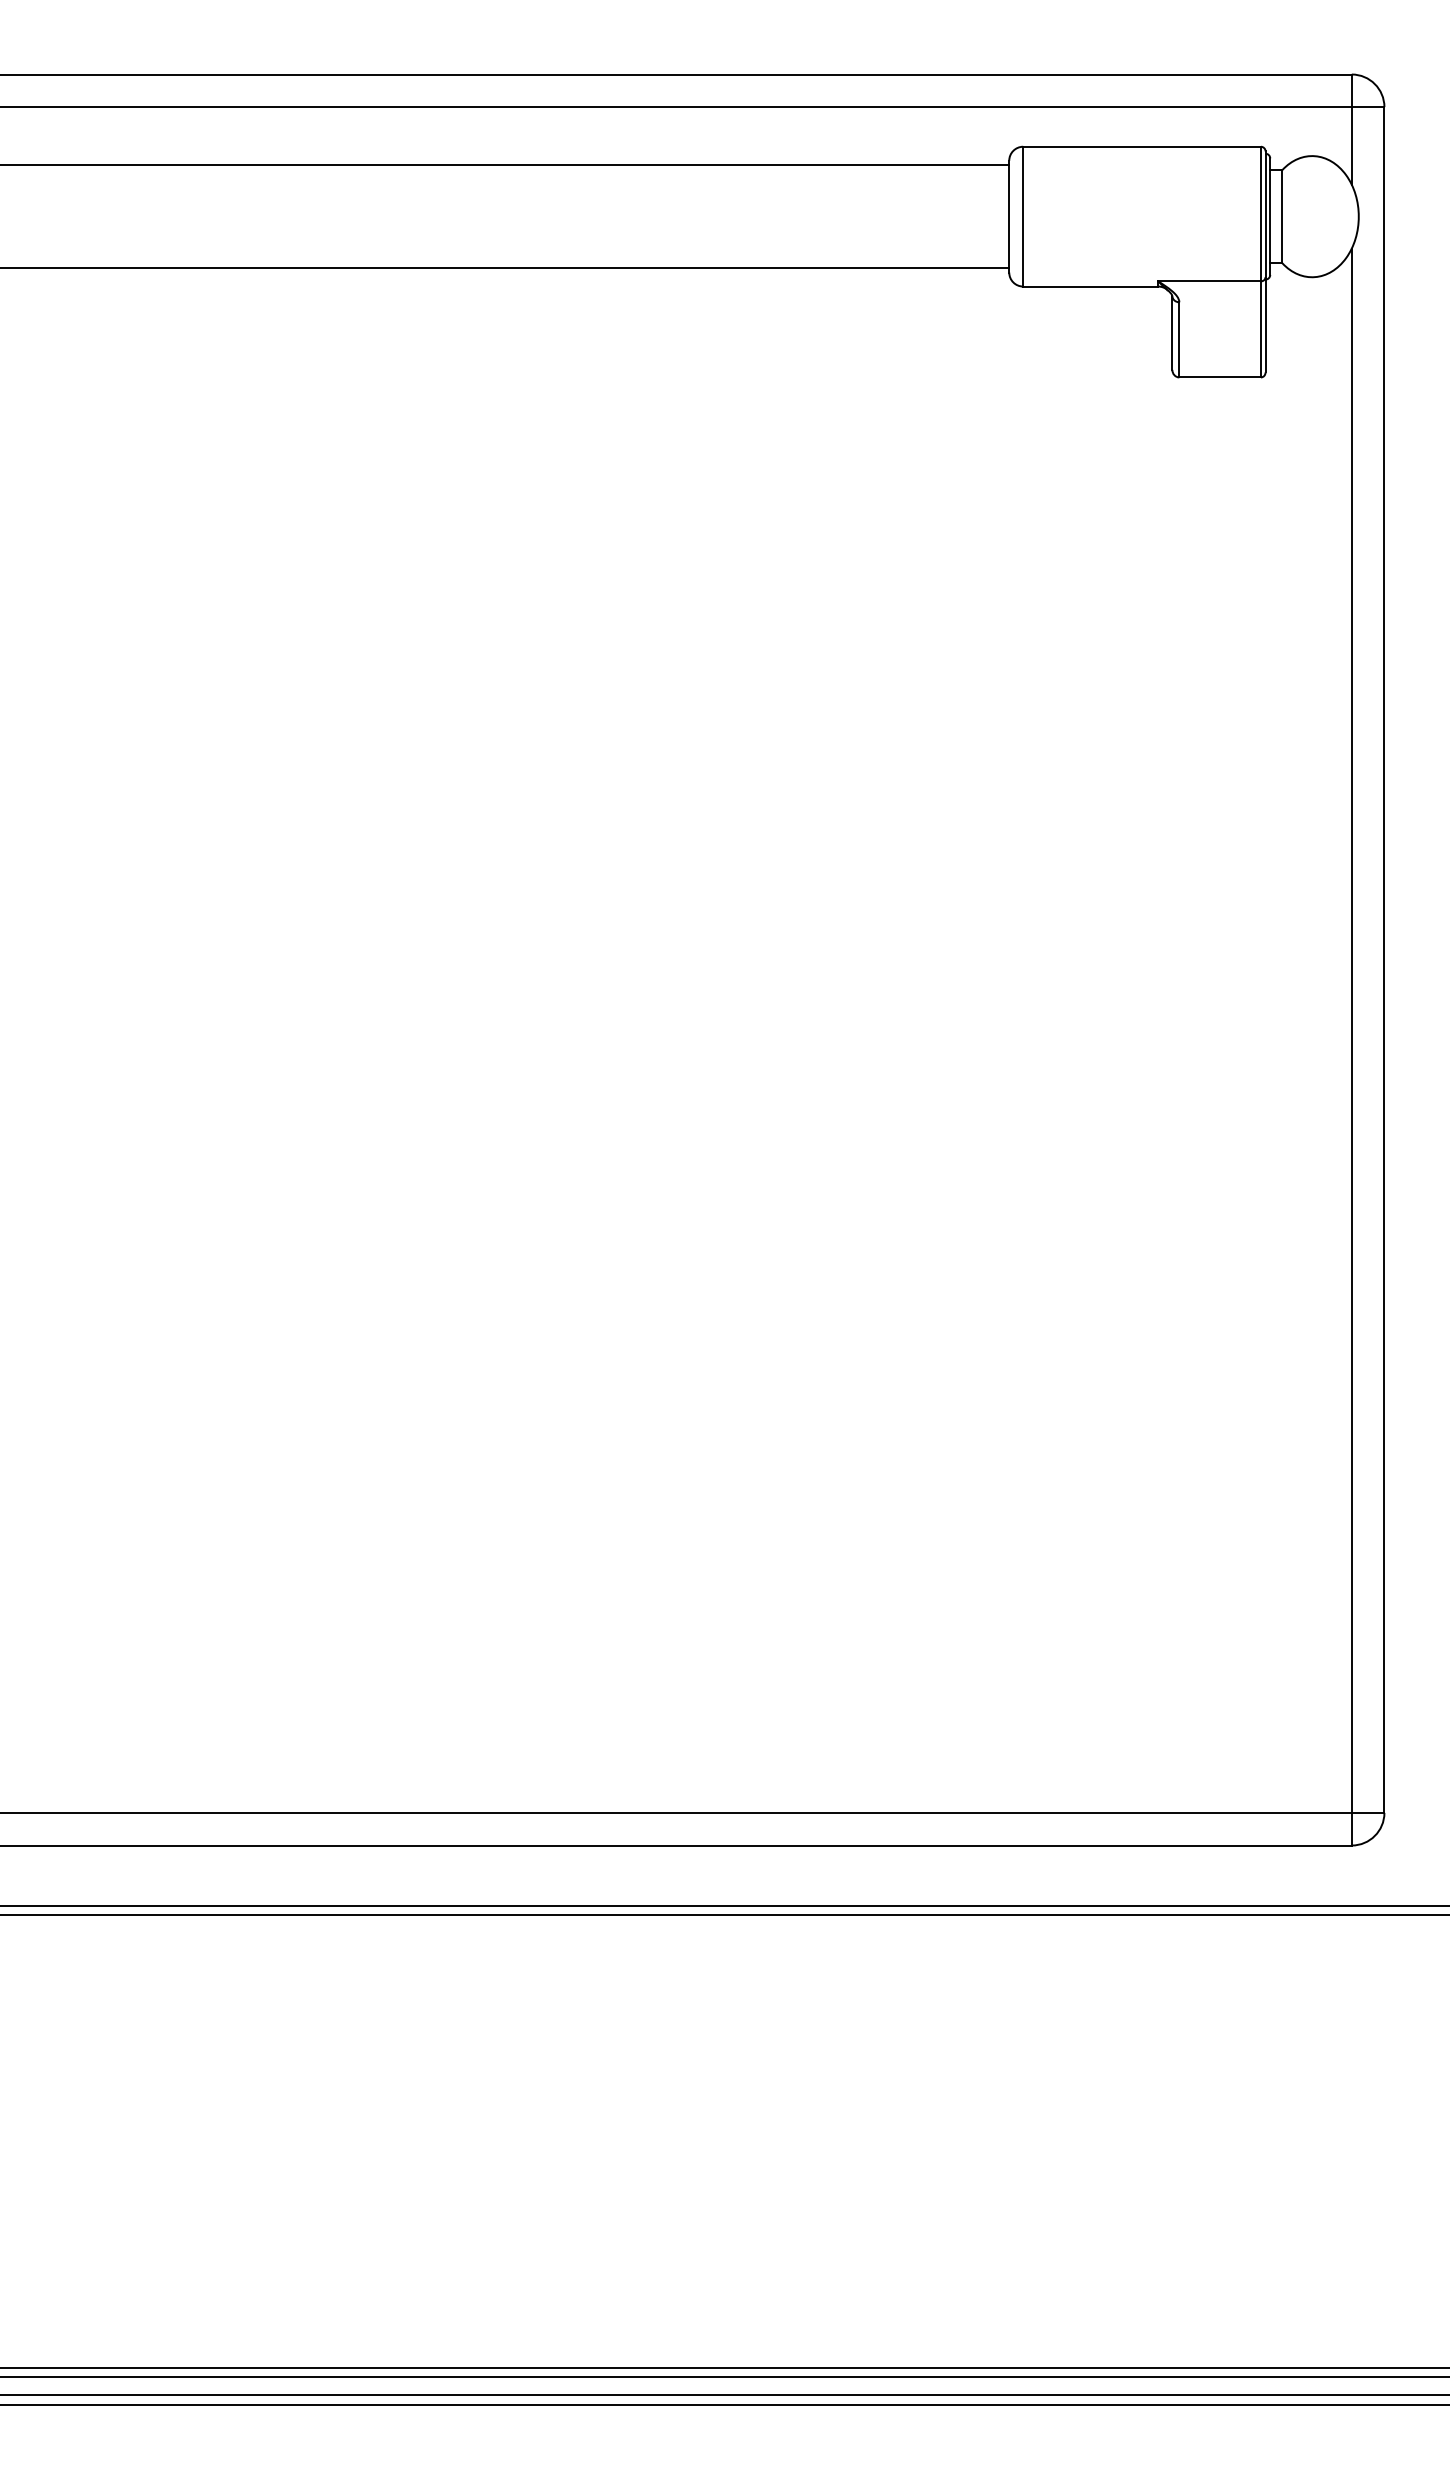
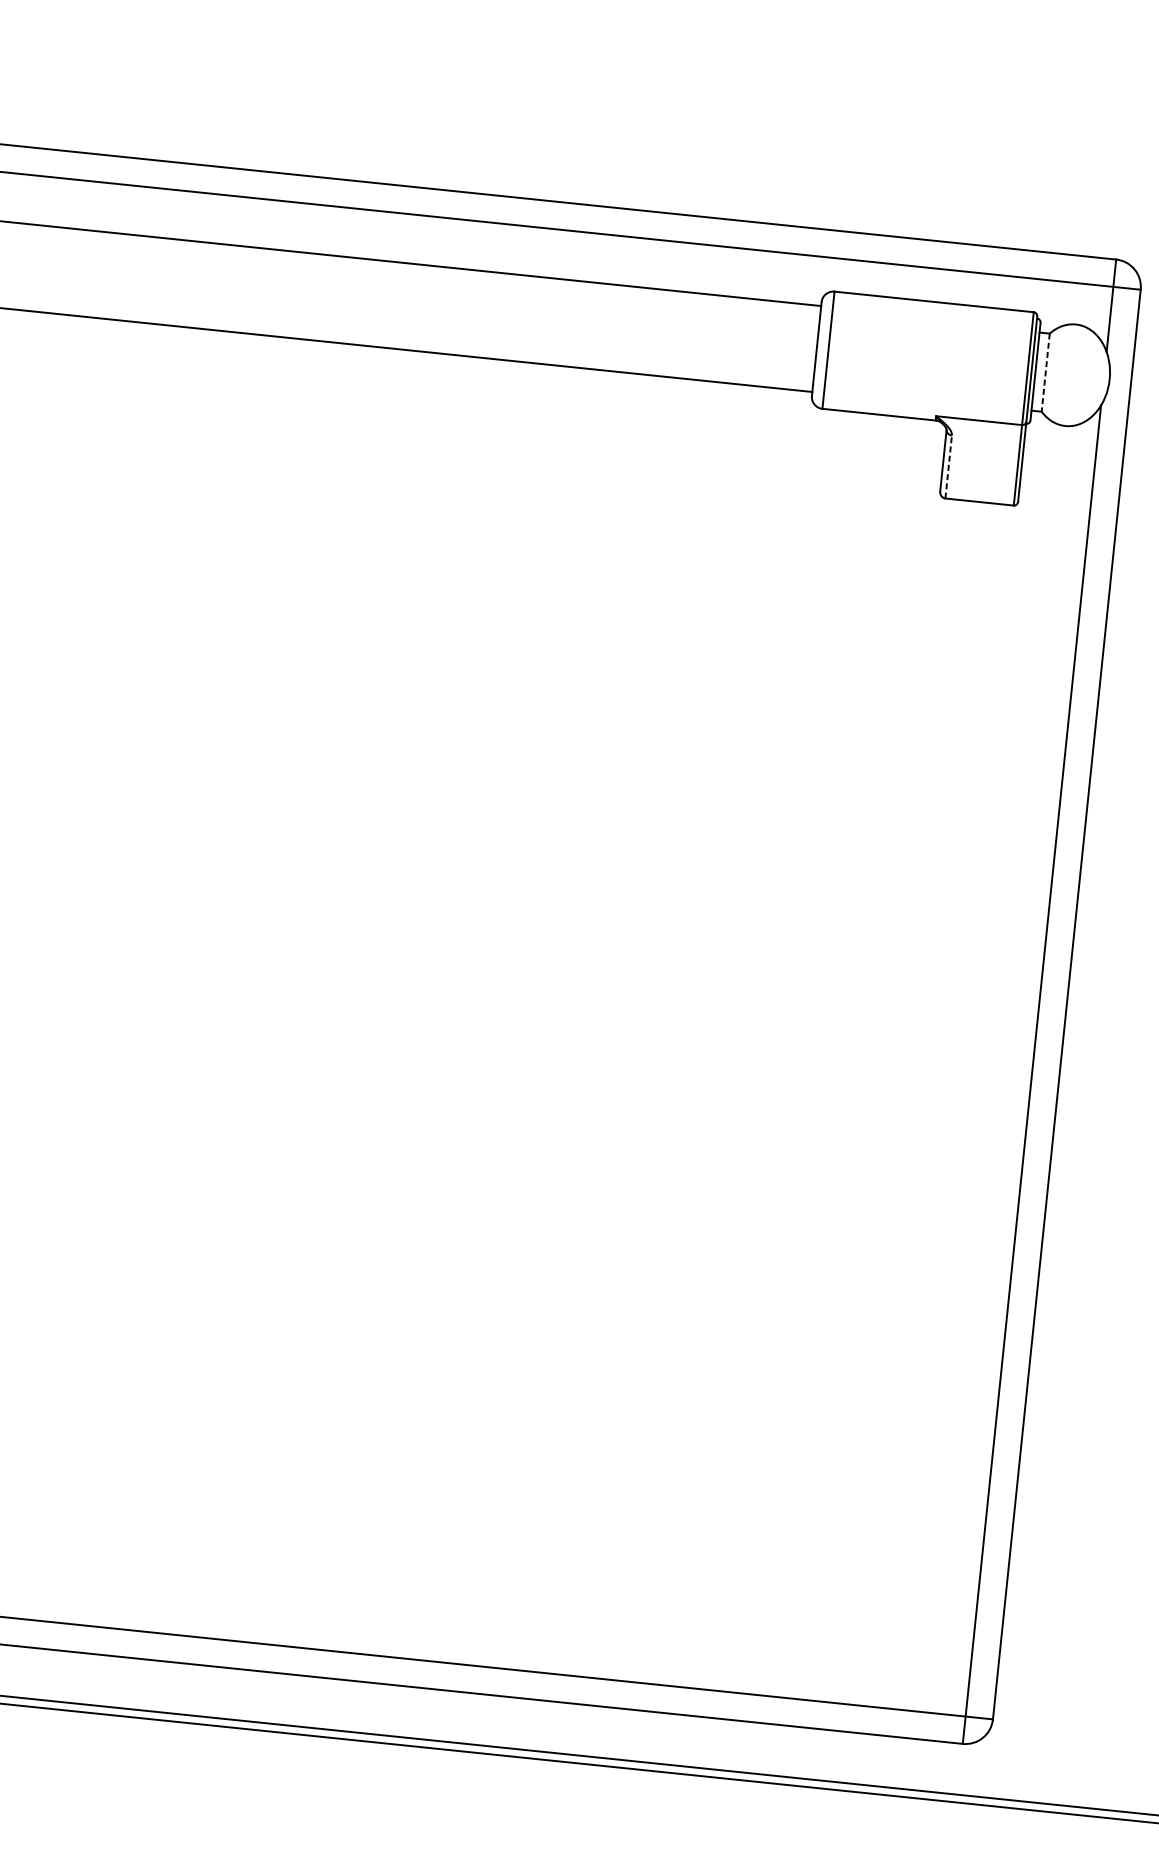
line: (1282, 216) -> (1045, 372), solid -> dashed
line: (1179, 339) -> (948, 466), solid -> dashed

